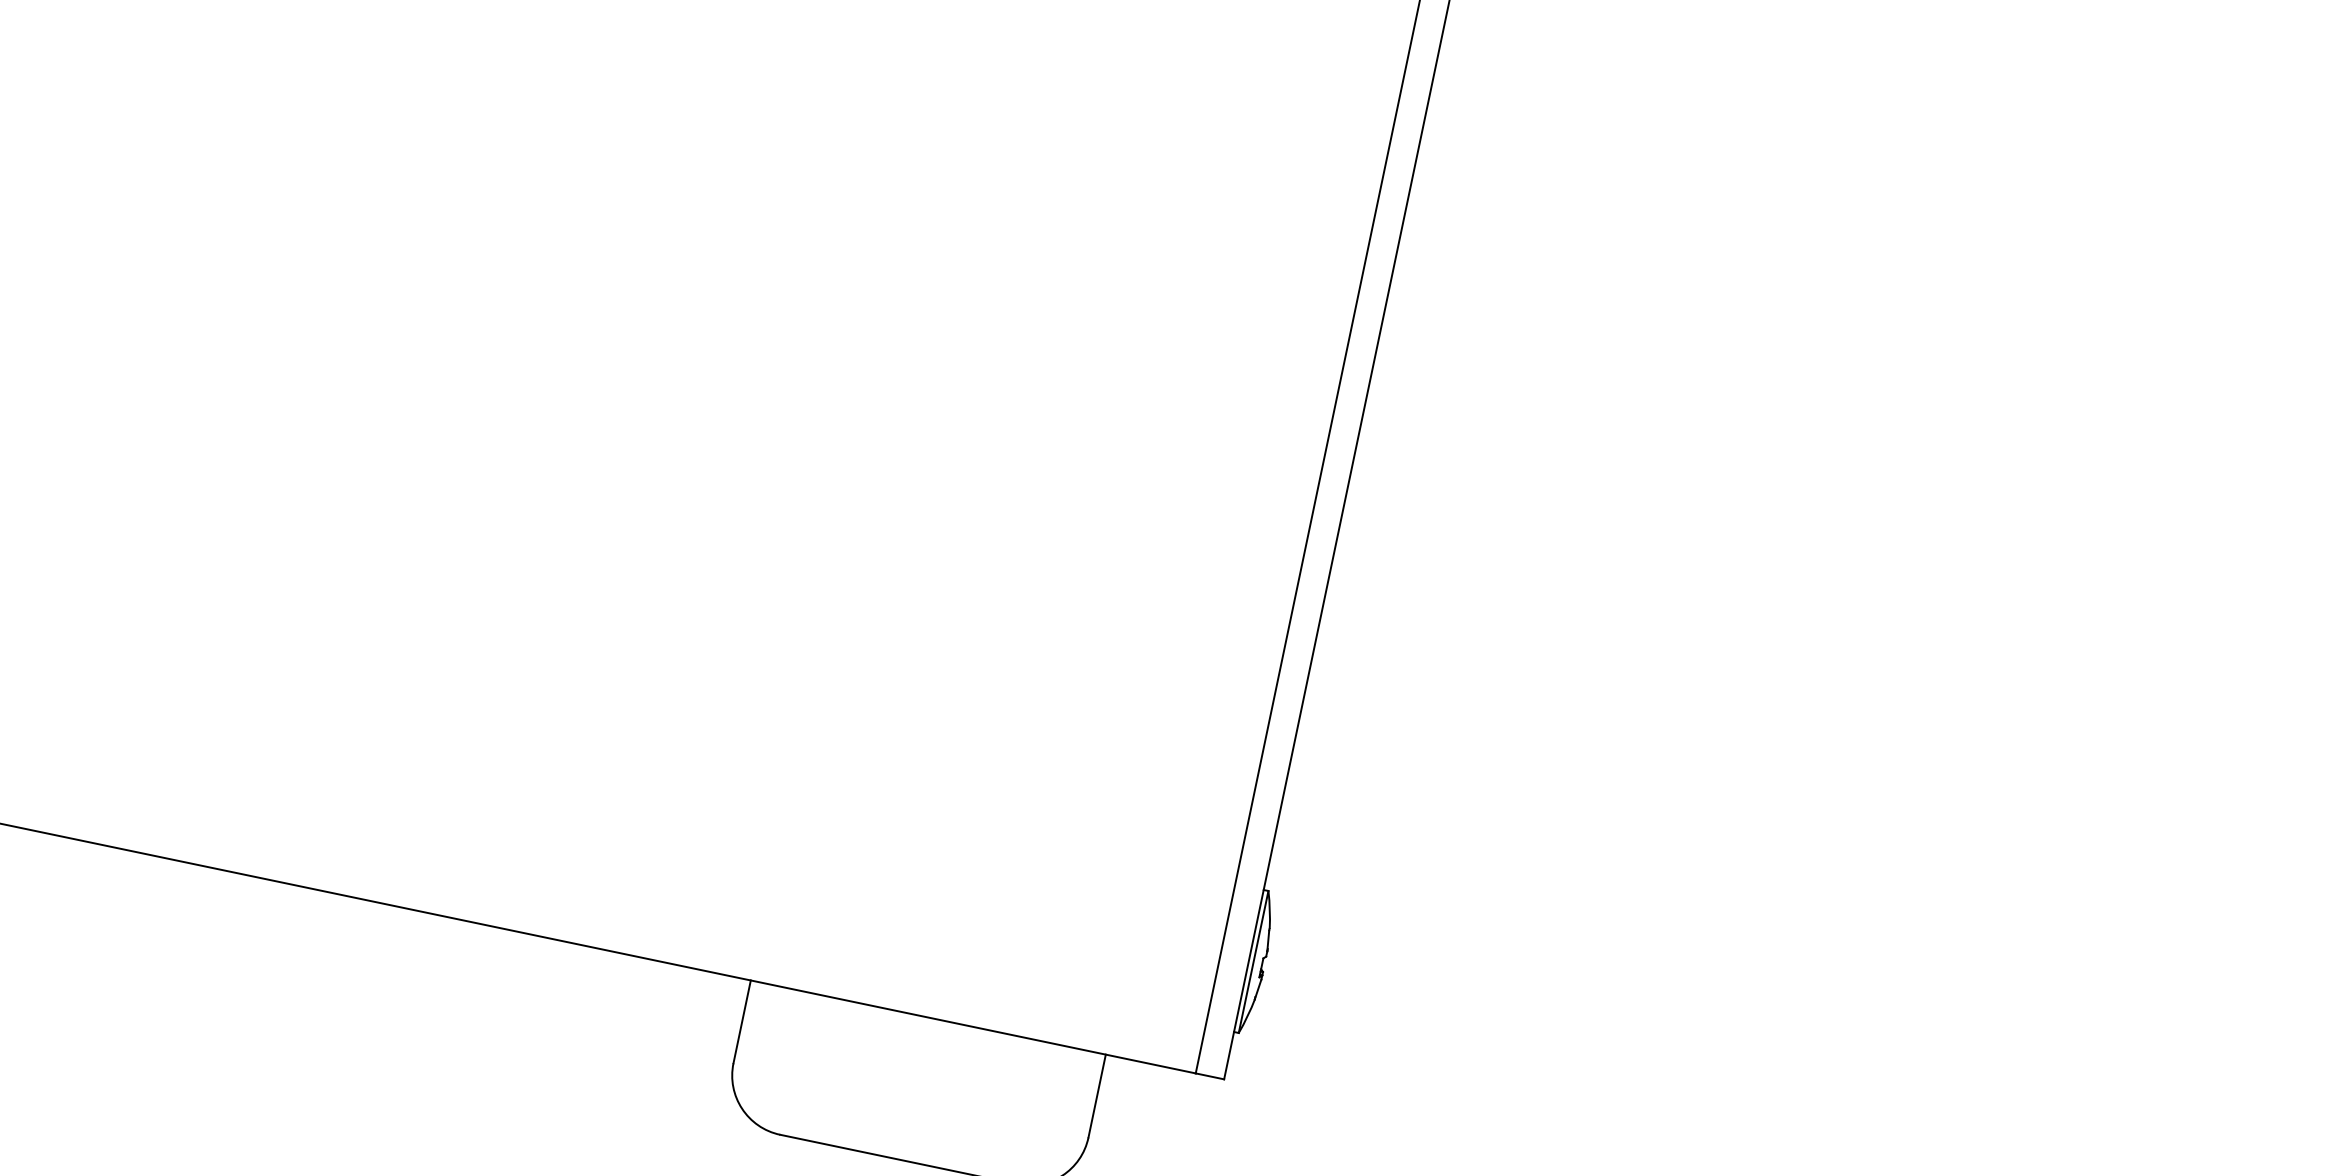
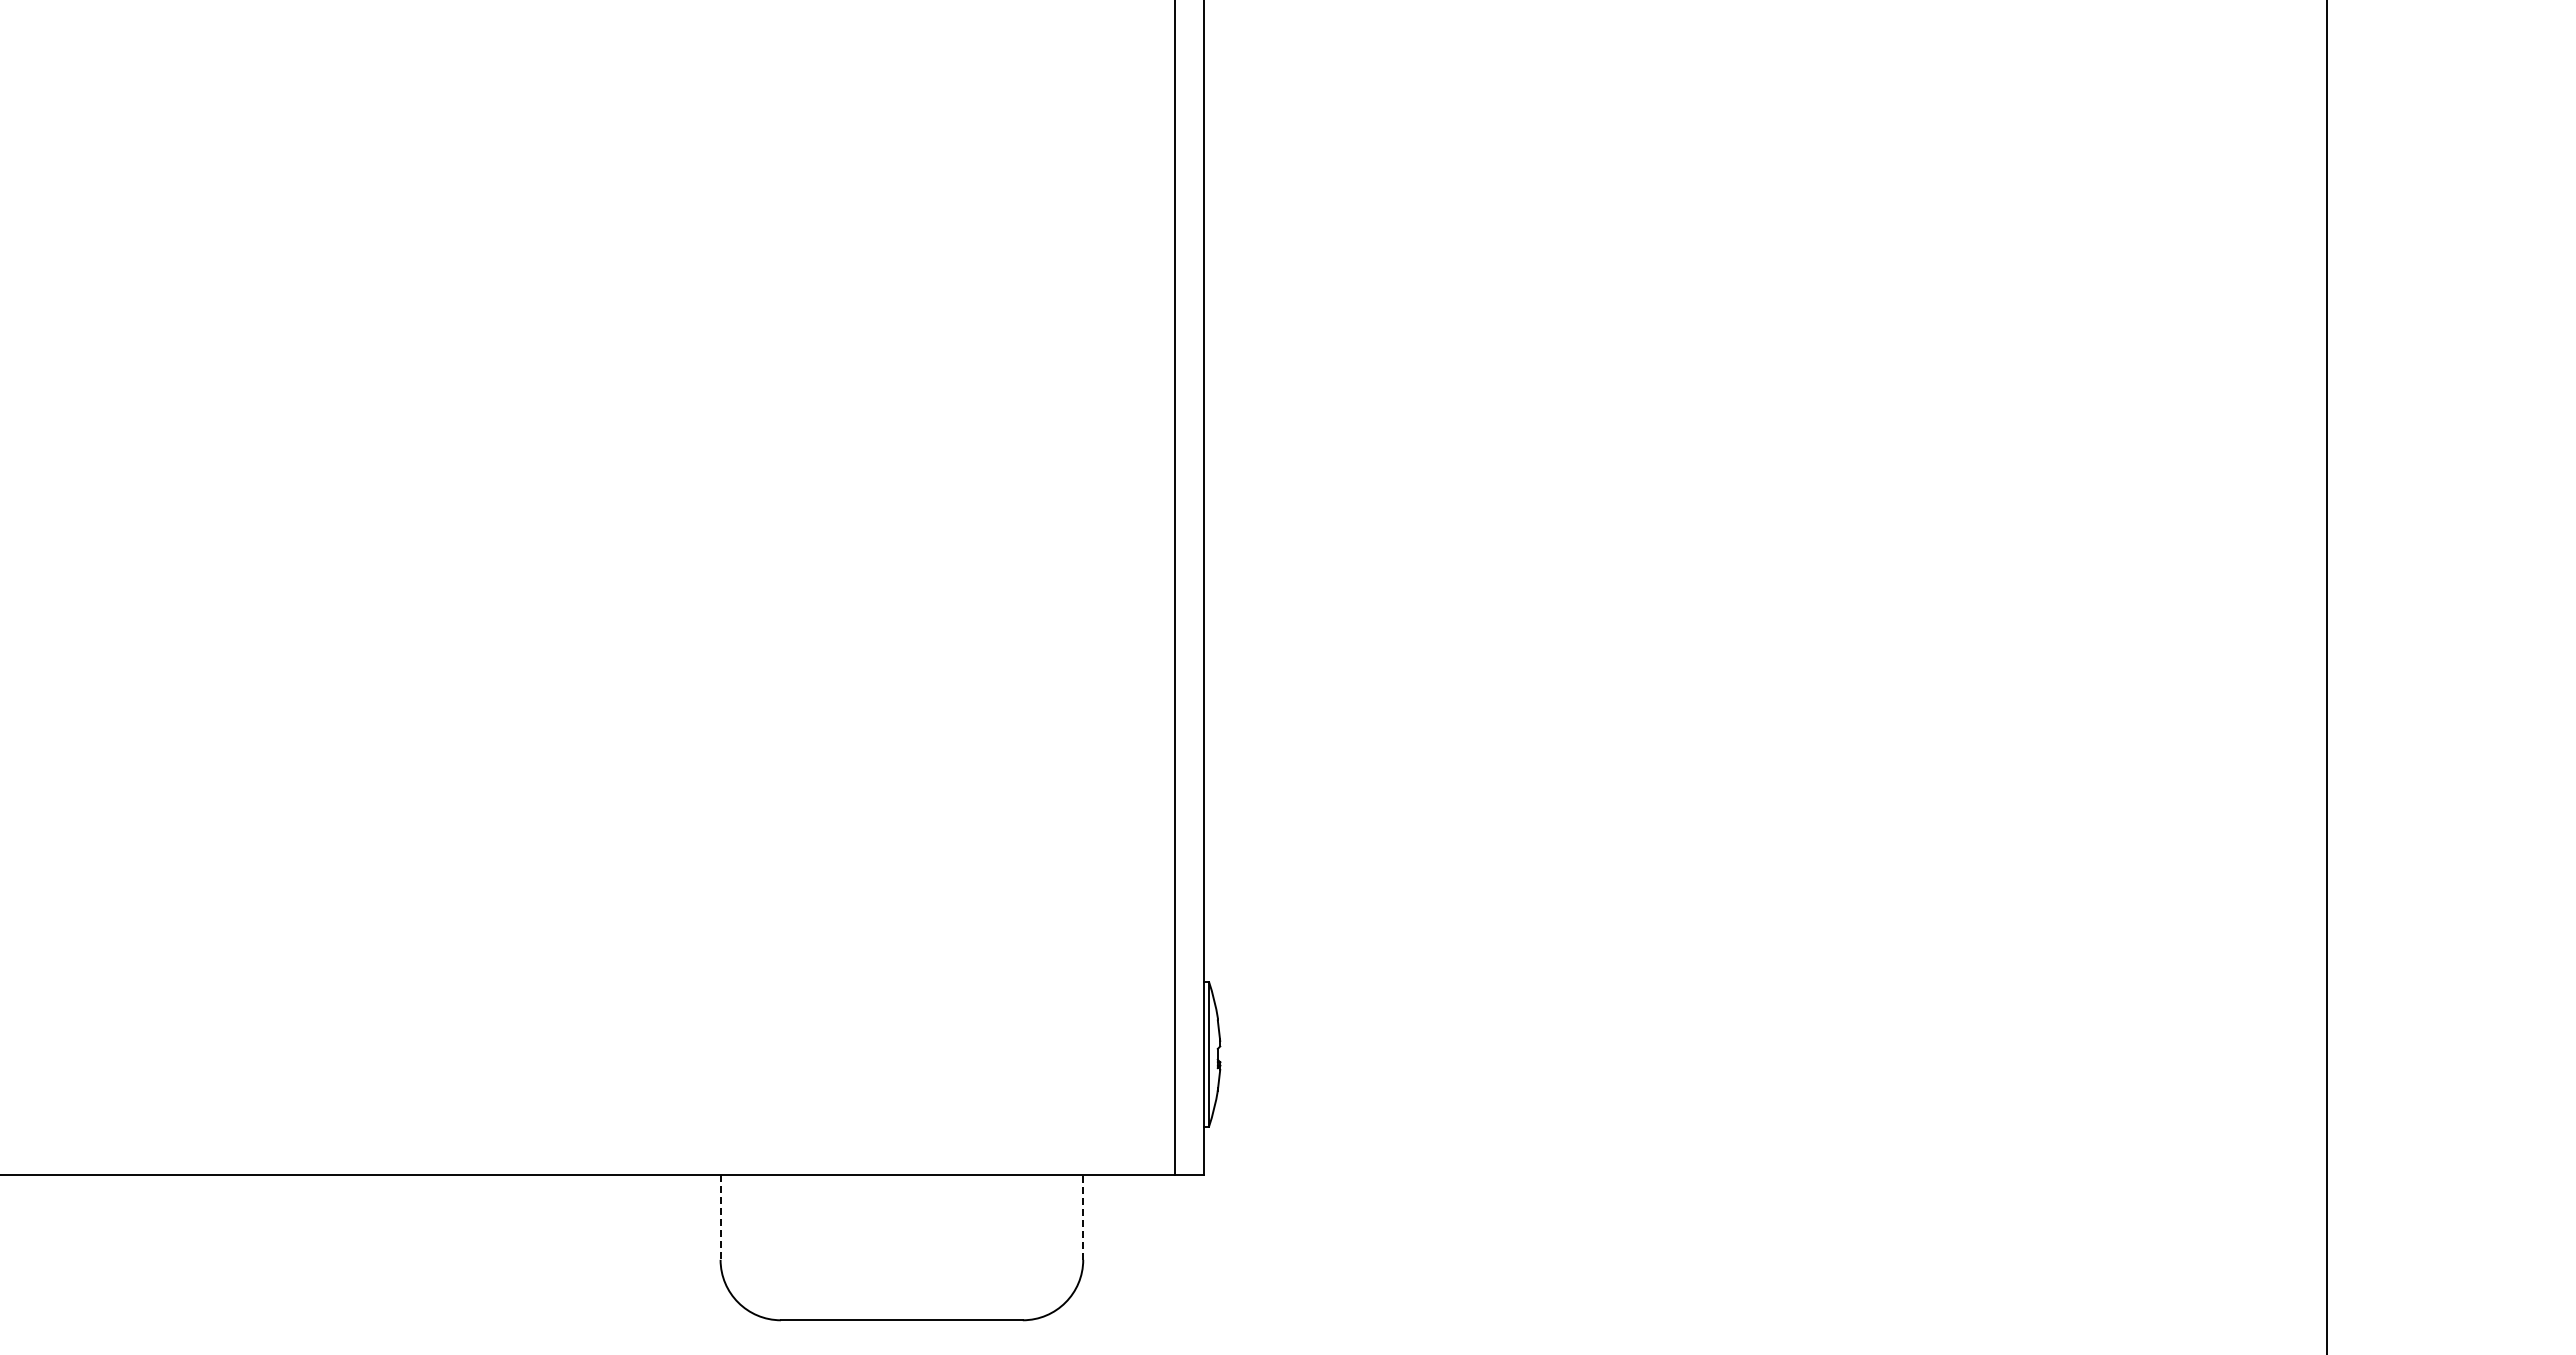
line: (741, 1022) -> (720, 1218), solid -> dashed
line: (1097, 1096) -> (1083, 1217), solid -> dashed

